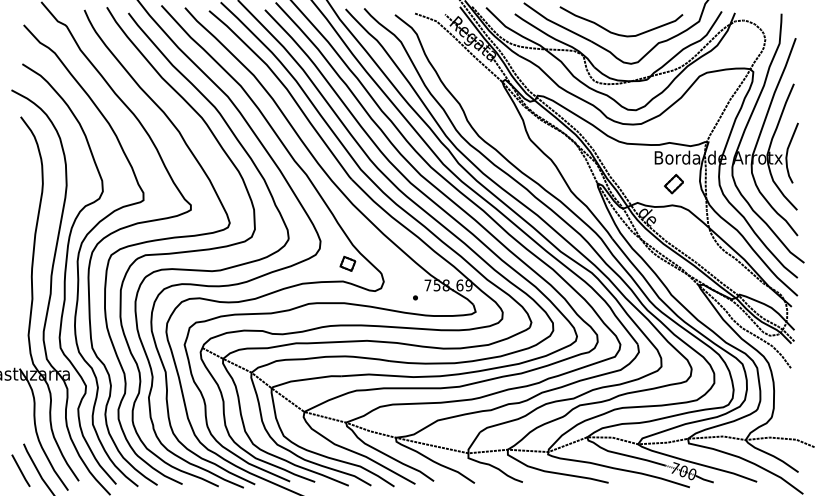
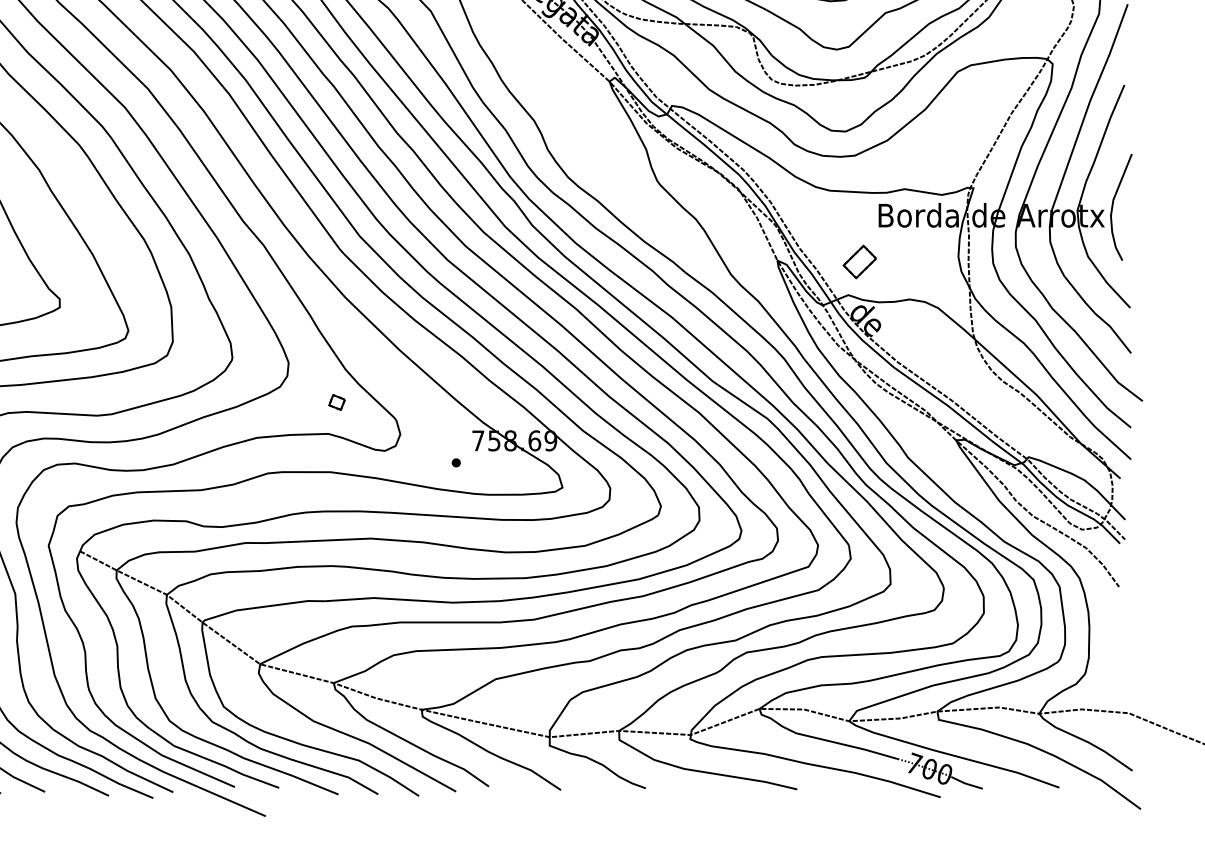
part: (673, 183) -> (858, 260), moved
part: (347, 263) -> (336, 402), size x0.6

